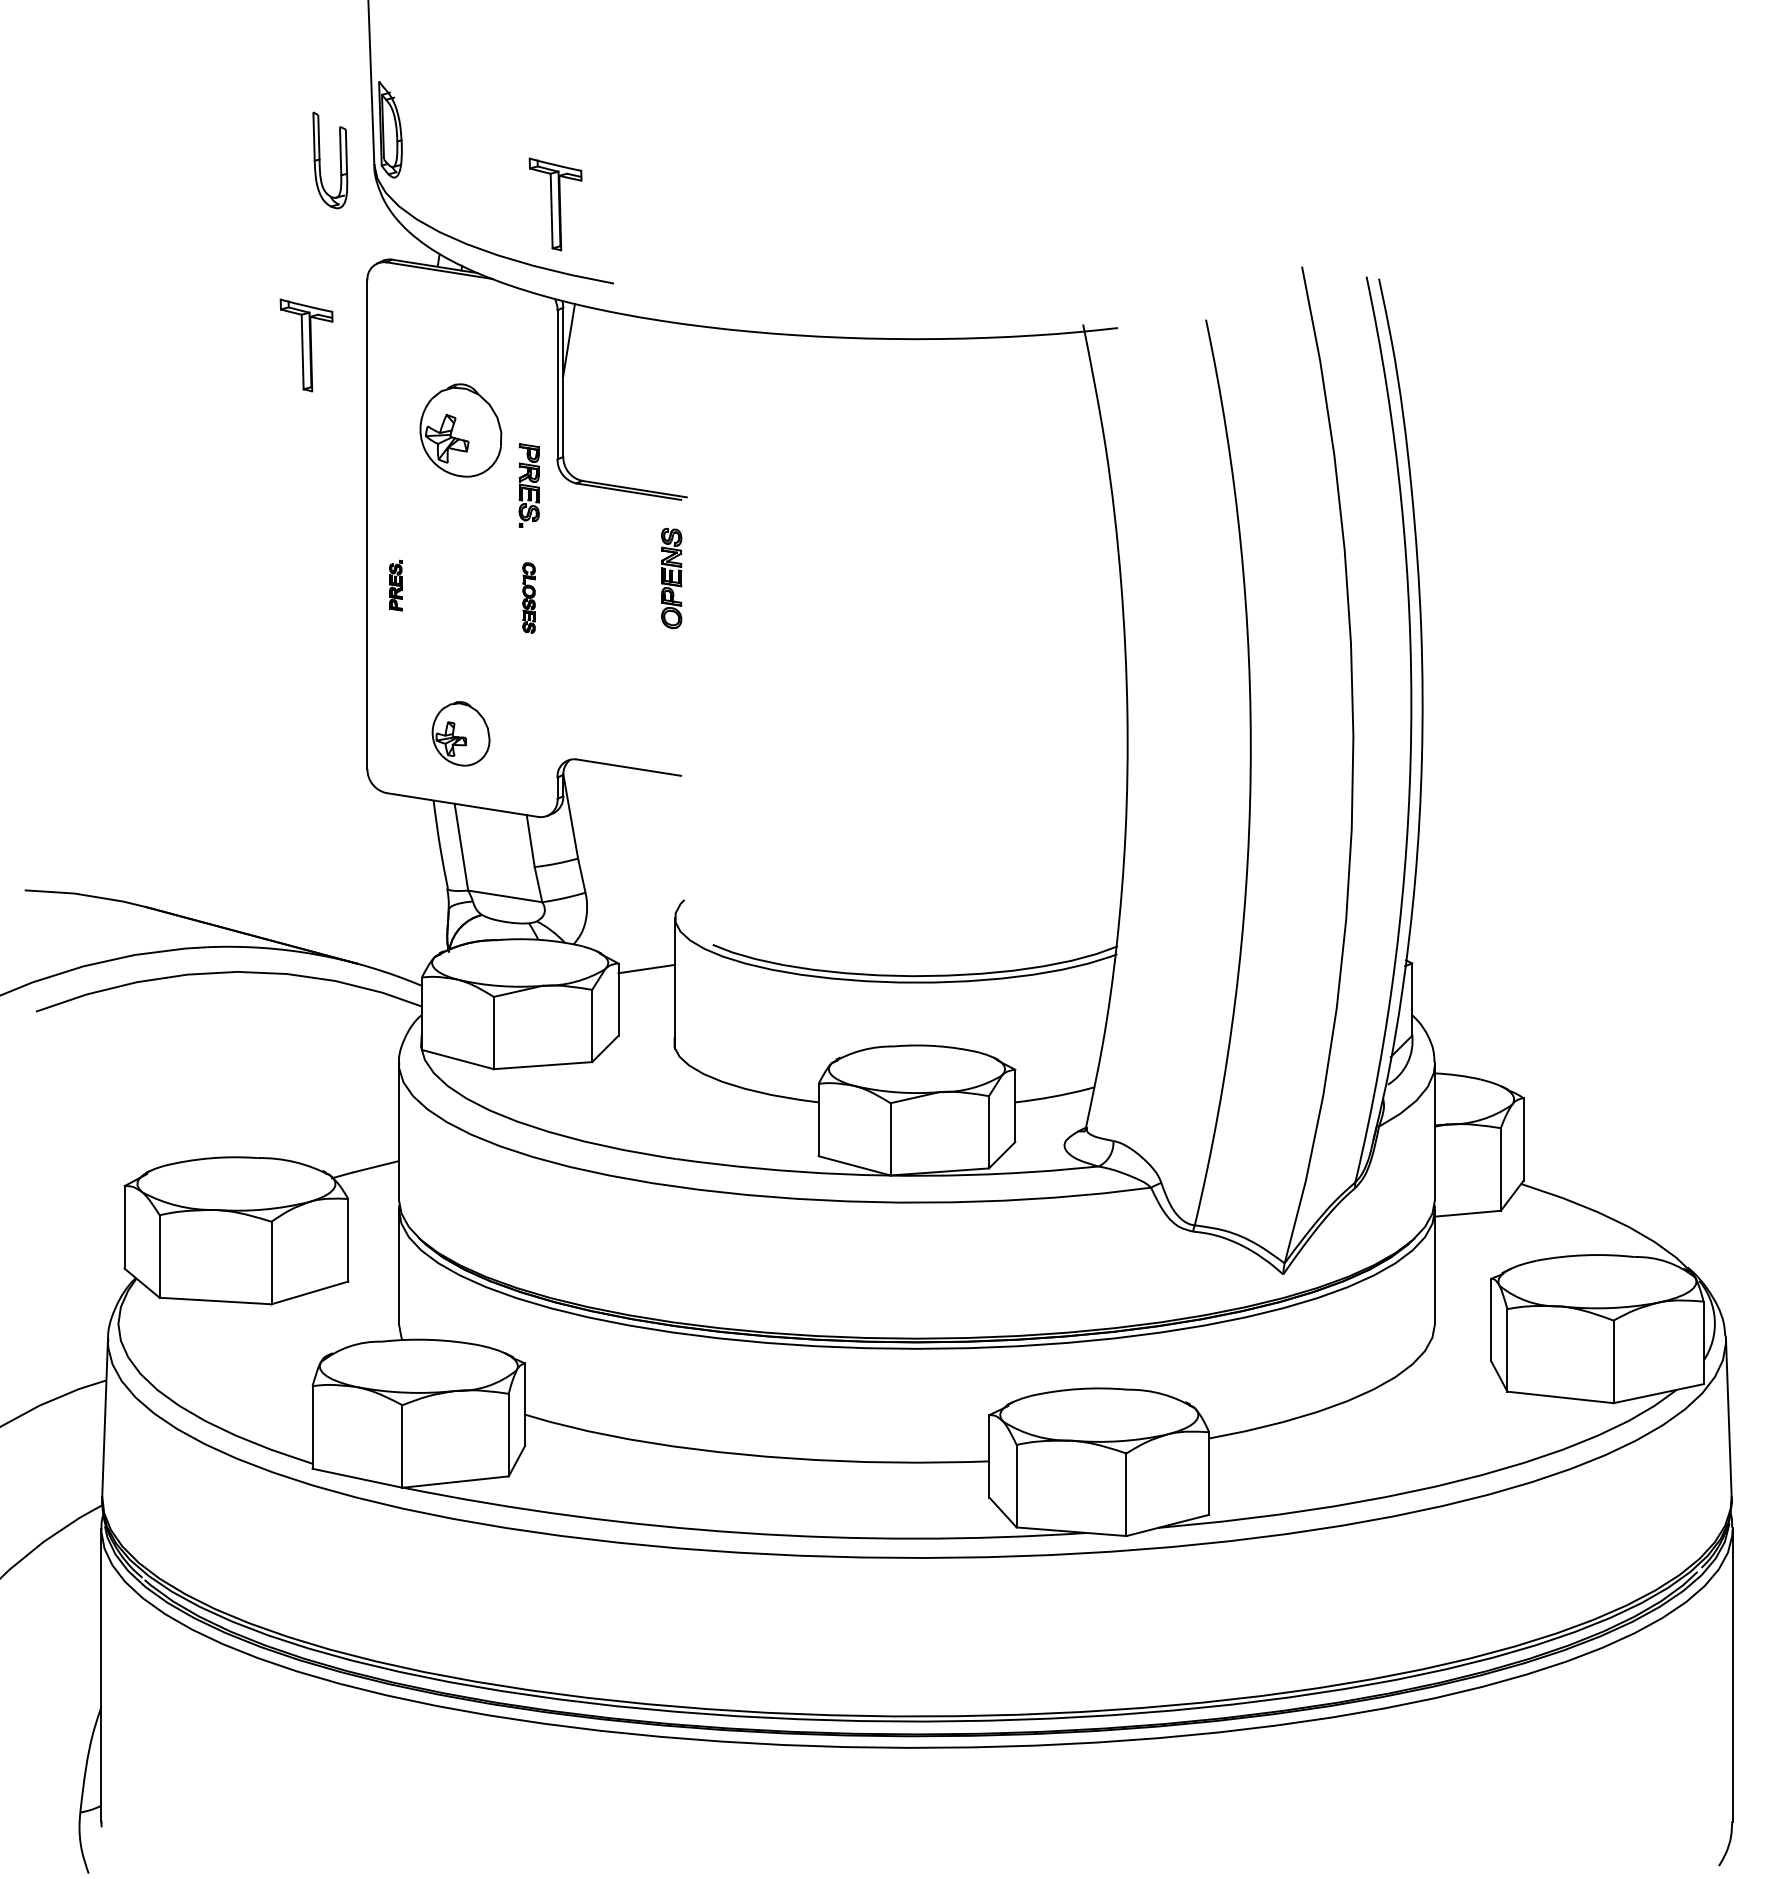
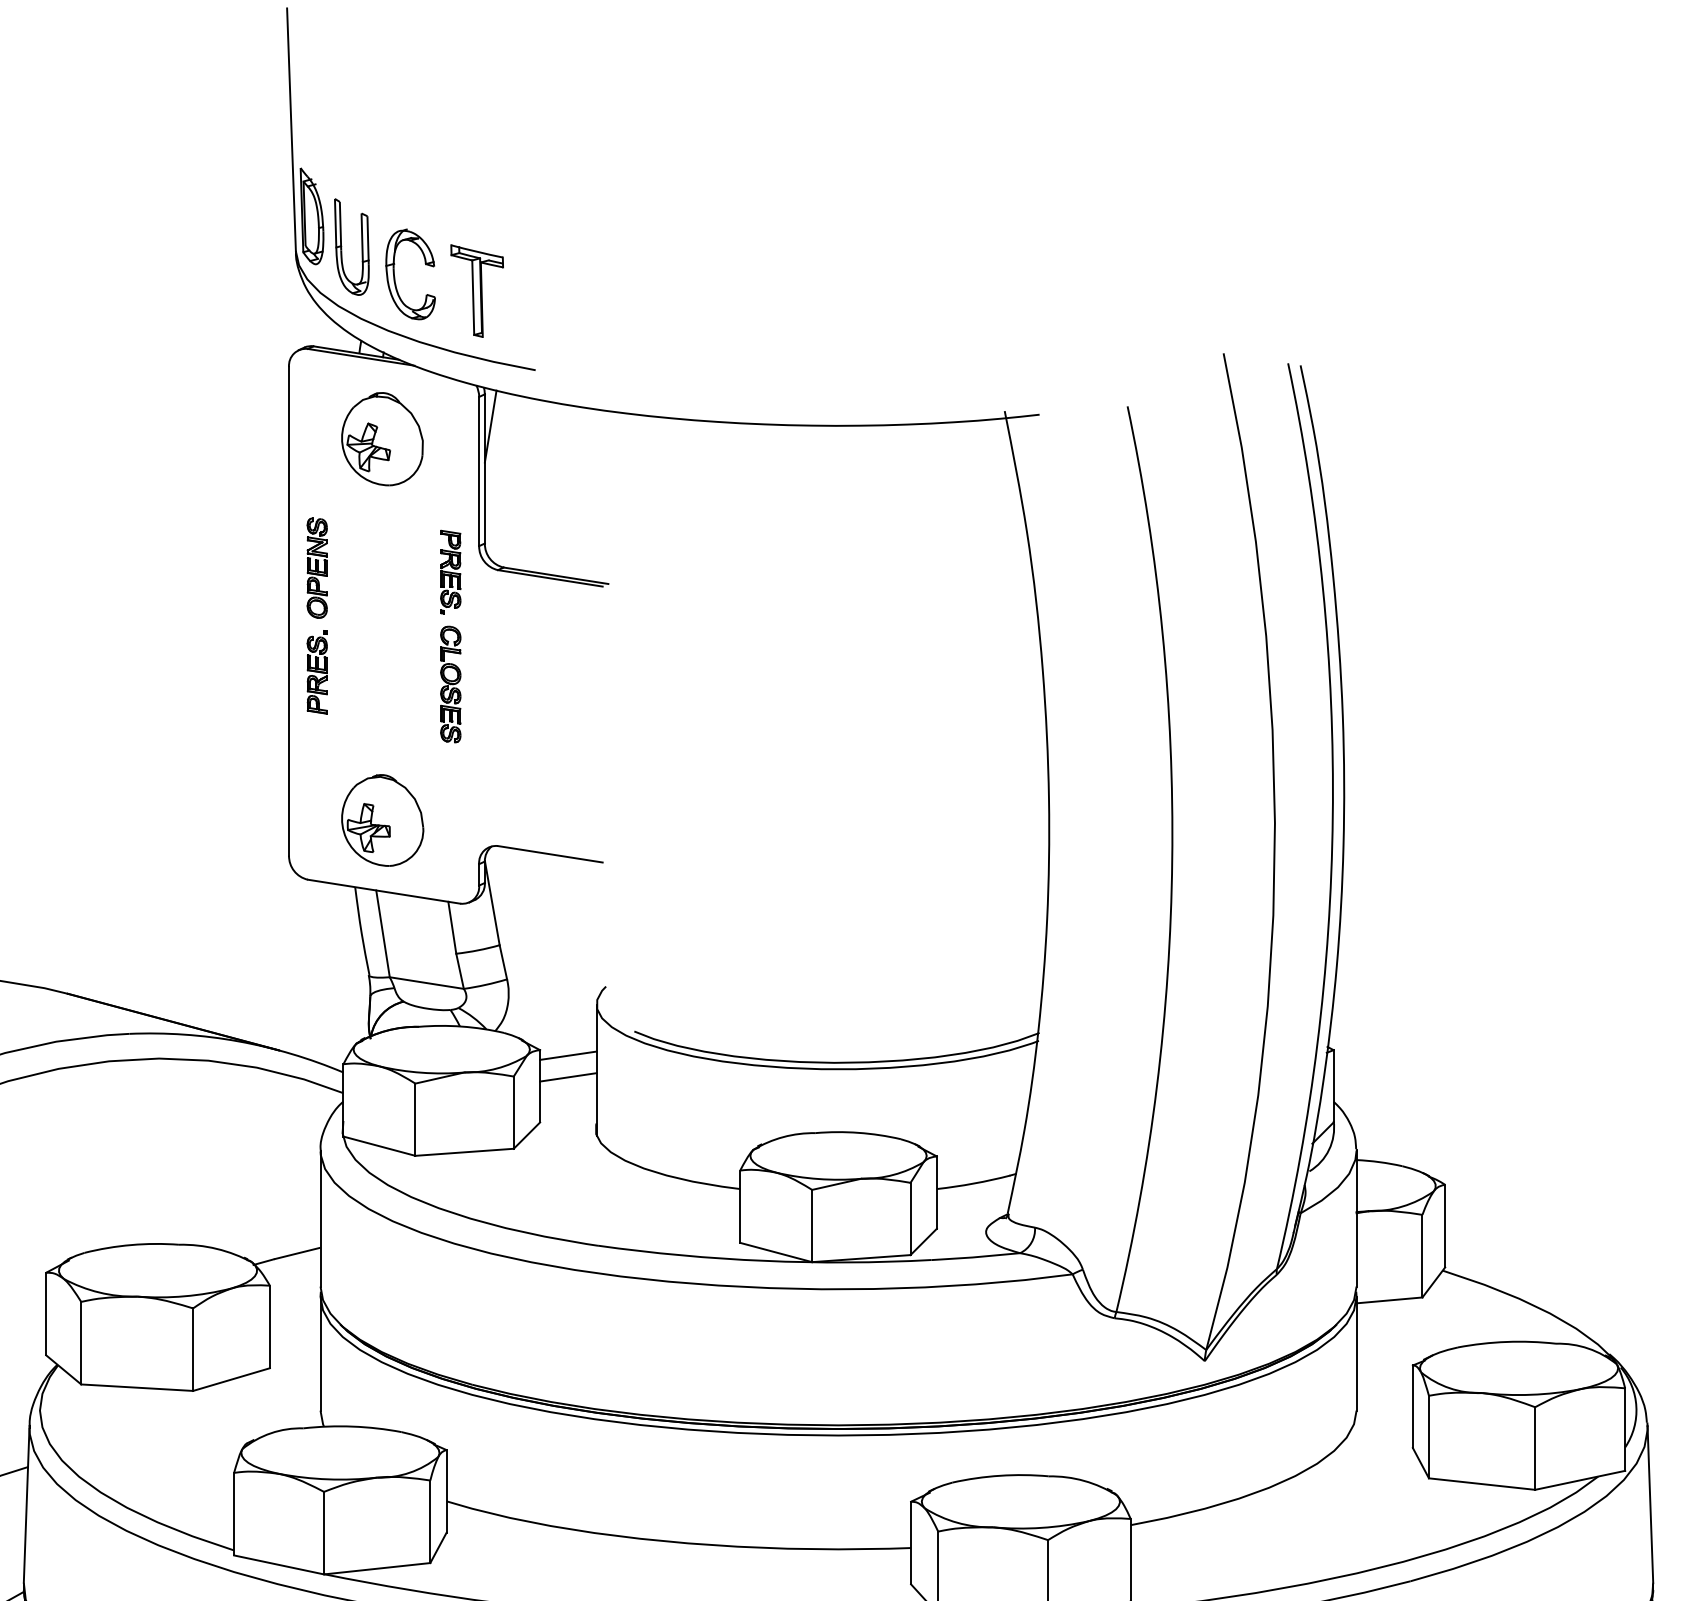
part: (339, 158) -> (361, 245), moved
part: (473, 187) -> (395, 274), added
part: (306, 345) -> (228, 432), removed
part: (460, 430) -> (382, 439), moved
part: (671, 578) -> (317, 568), moved
part: (395, 585) -> (317, 672), size x1.67
part: (528, 597) -> (450, 684), size x1.67
part: (460, 733) -> (382, 820), size x1.43
line: (646, 990) -> (568, 1077), added

